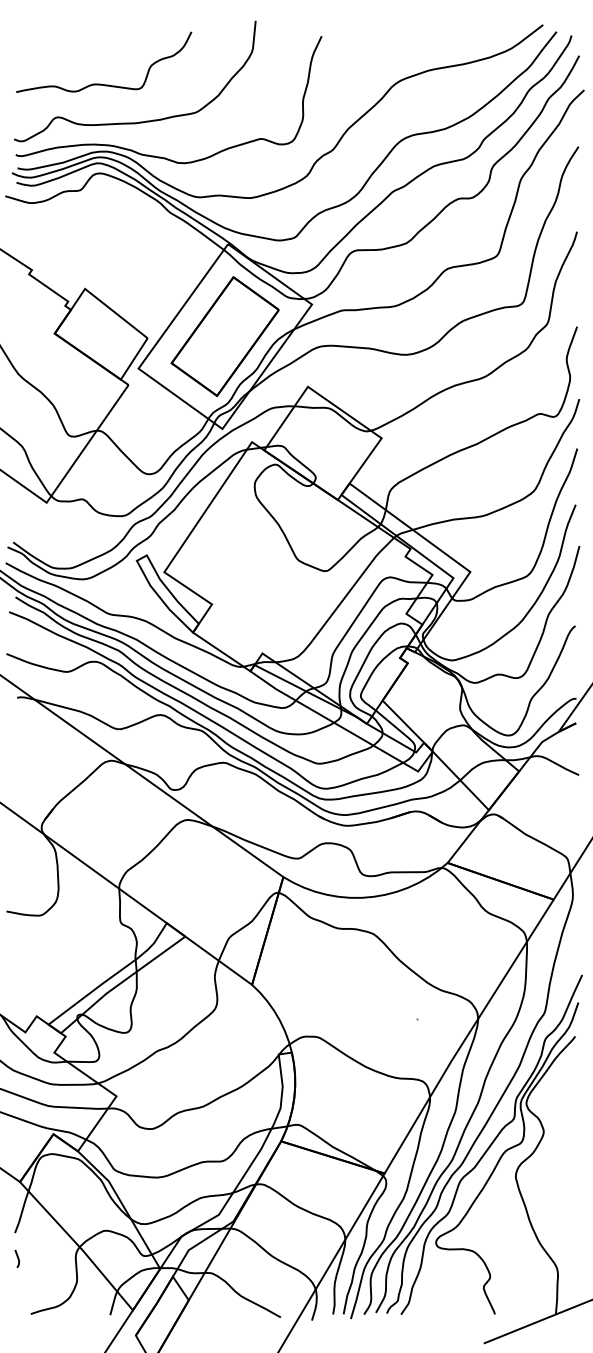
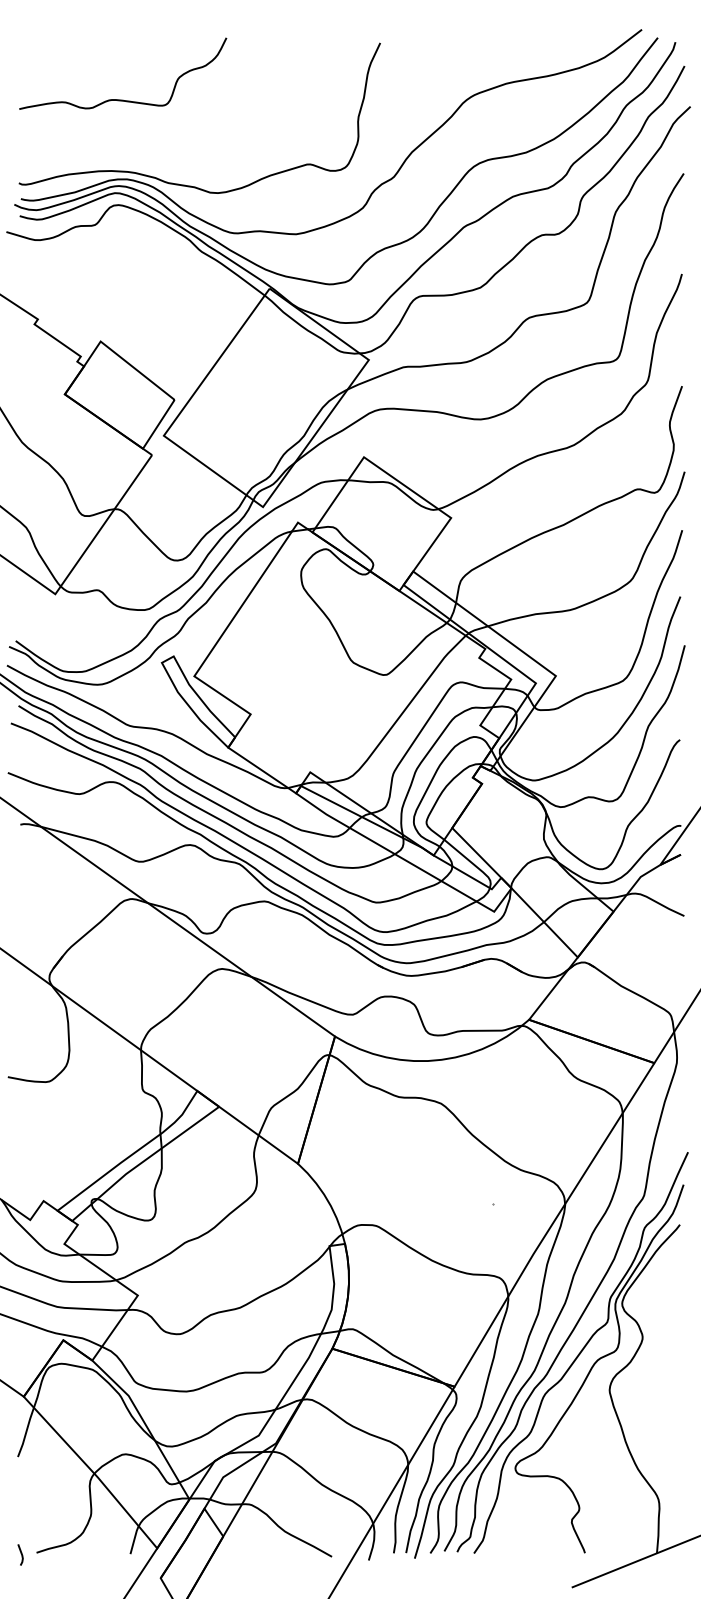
curve: (139, 121) -> (165, 143), removed
part: (224, 336) -> (265, 397), removed
line: (17, 1258) -> (20, 1554), moved

